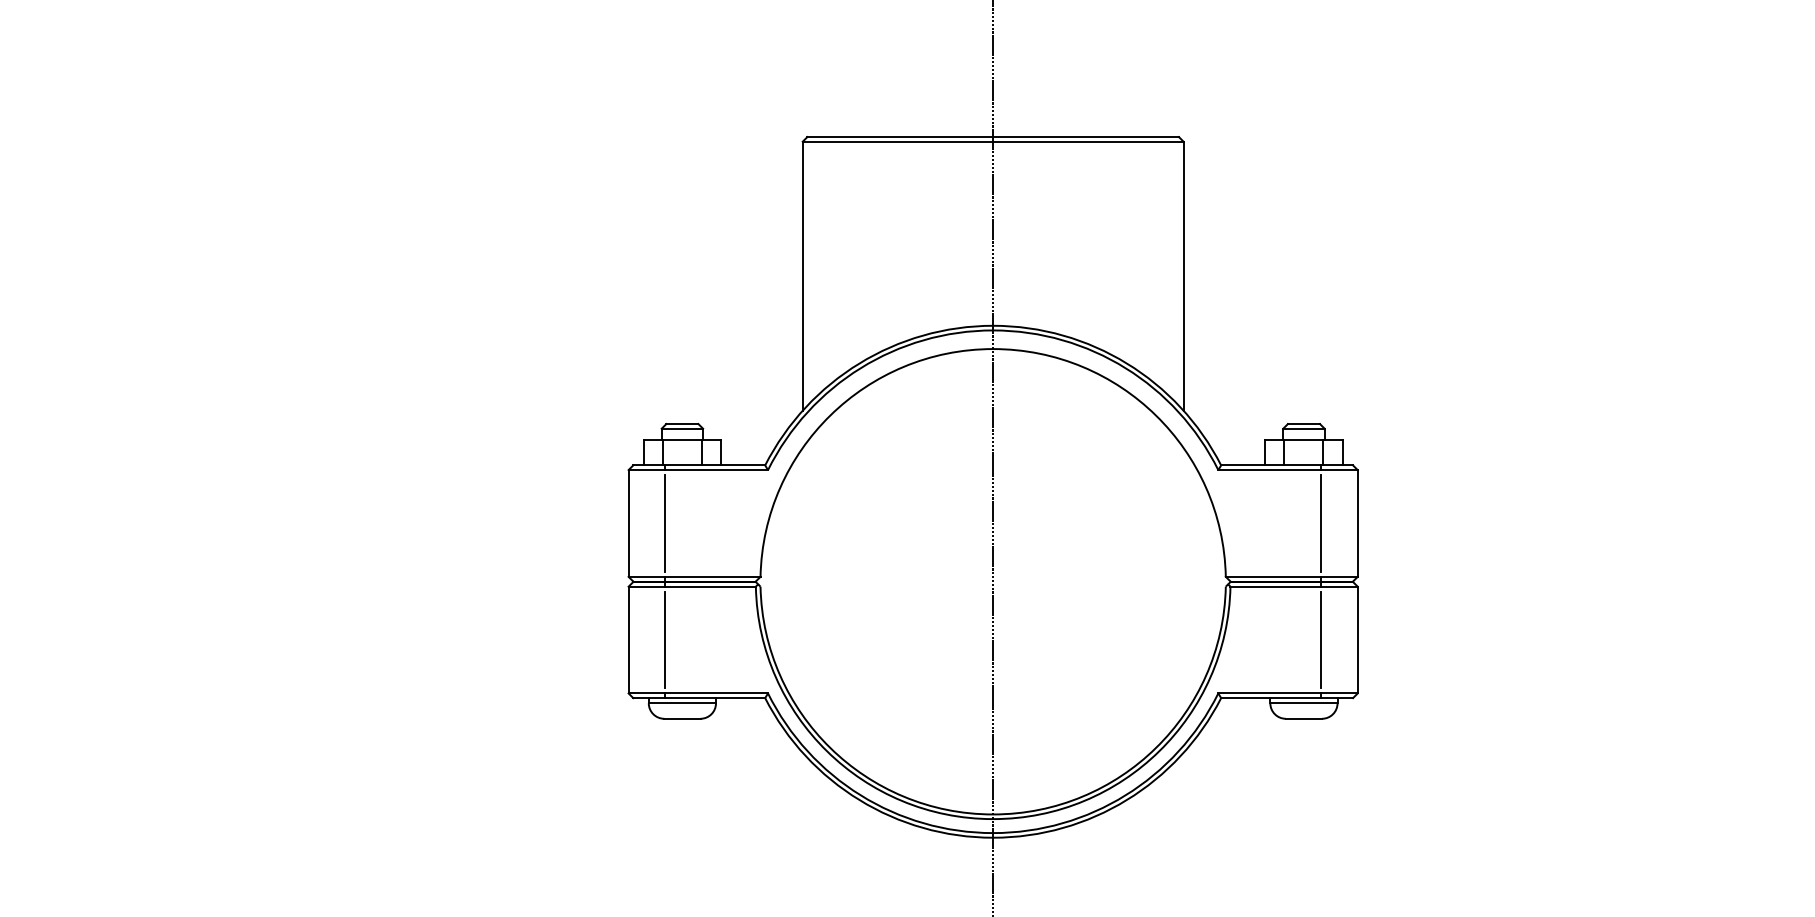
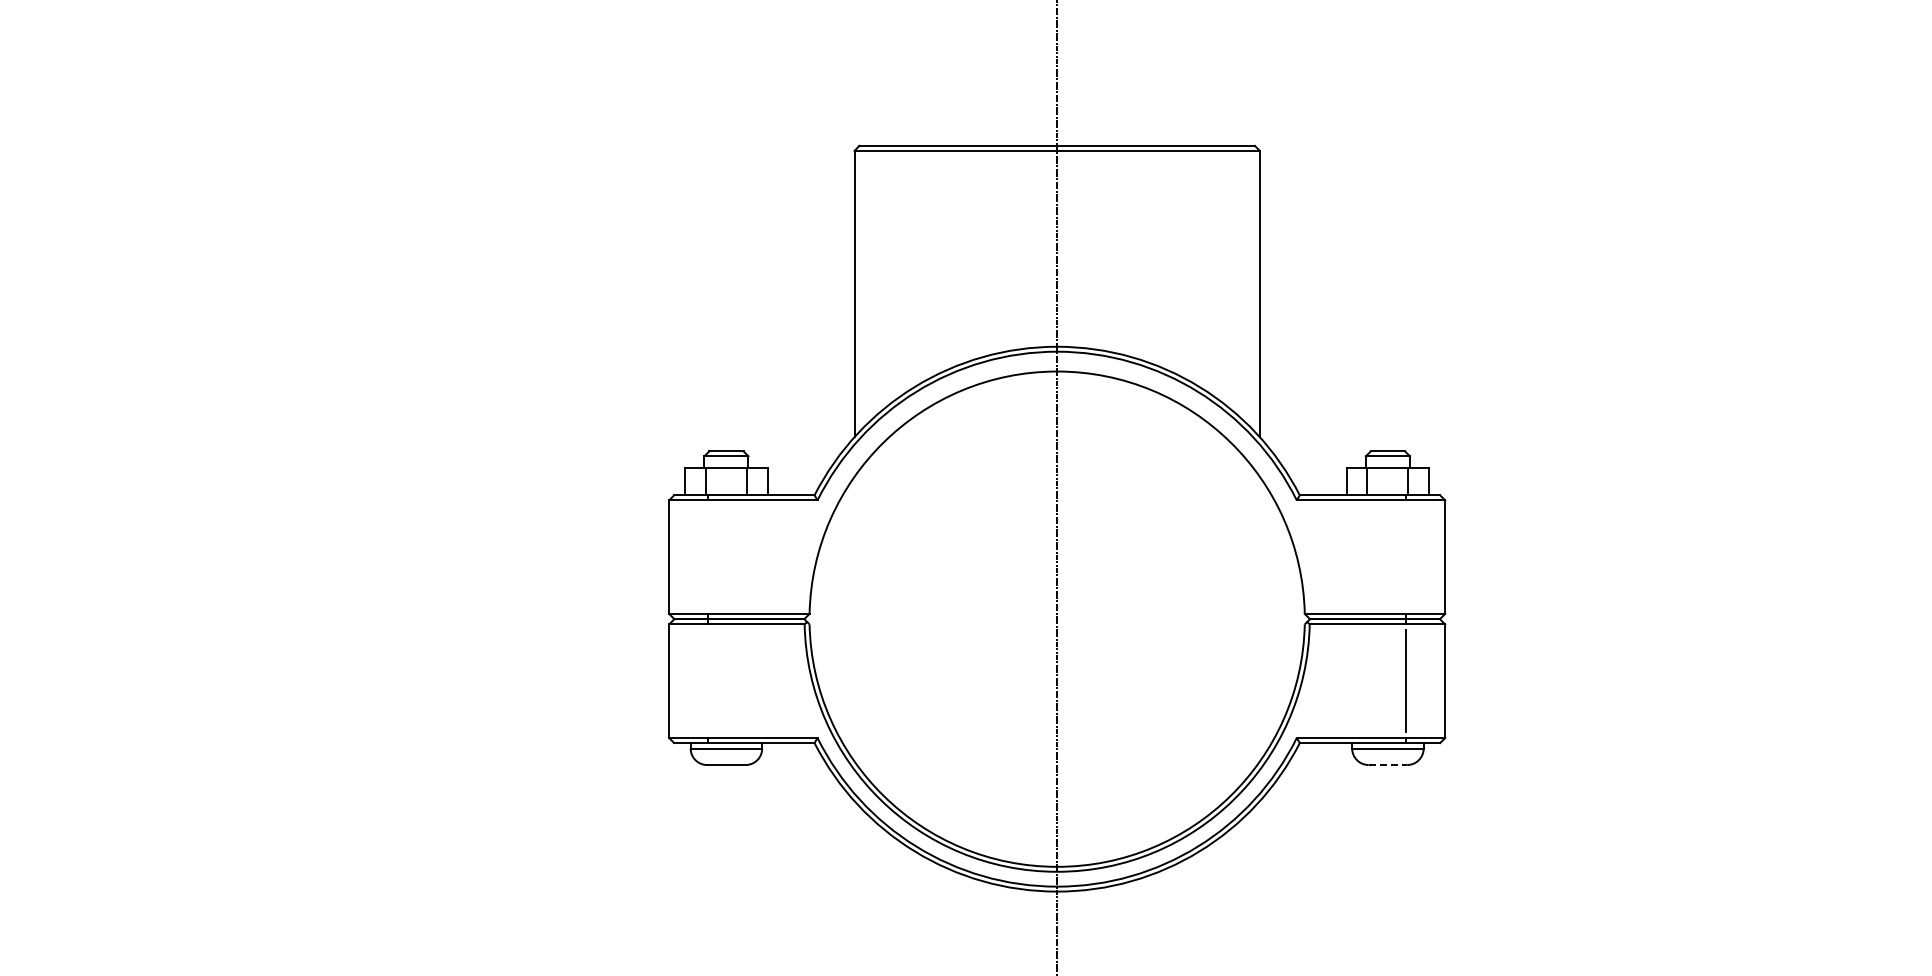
line: (665, 523) -> (708, 557), removed
line: (1321, 523) -> (1406, 557), removed
line: (665, 640) -> (708, 681), removed
line: (1304, 719) -> (1388, 765), solid -> dashed

